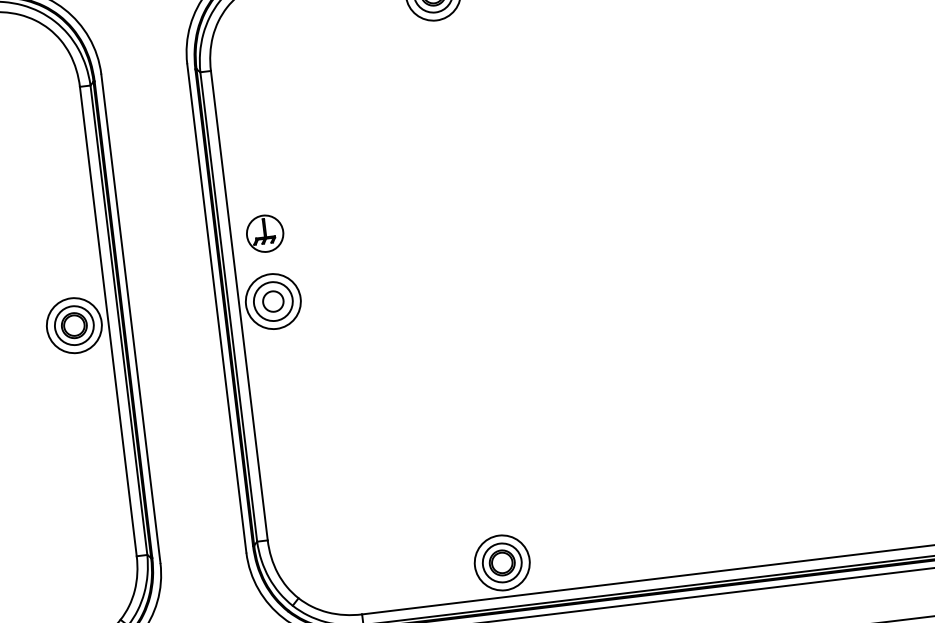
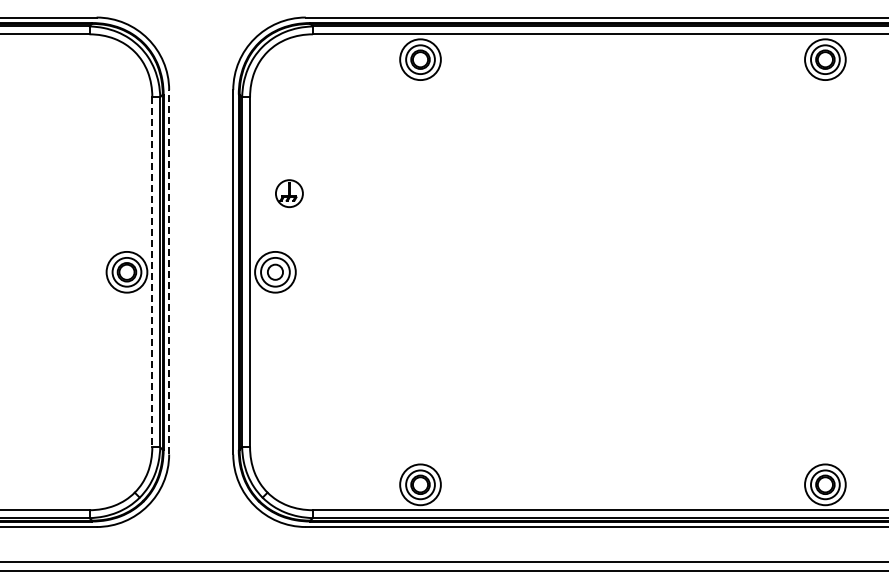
part: (265, 233) -> (289, 193), moved
line: (131, 317) -> (169, 271), solid -> dashed
line: (108, 321) -> (152, 272), solid -> dashed

